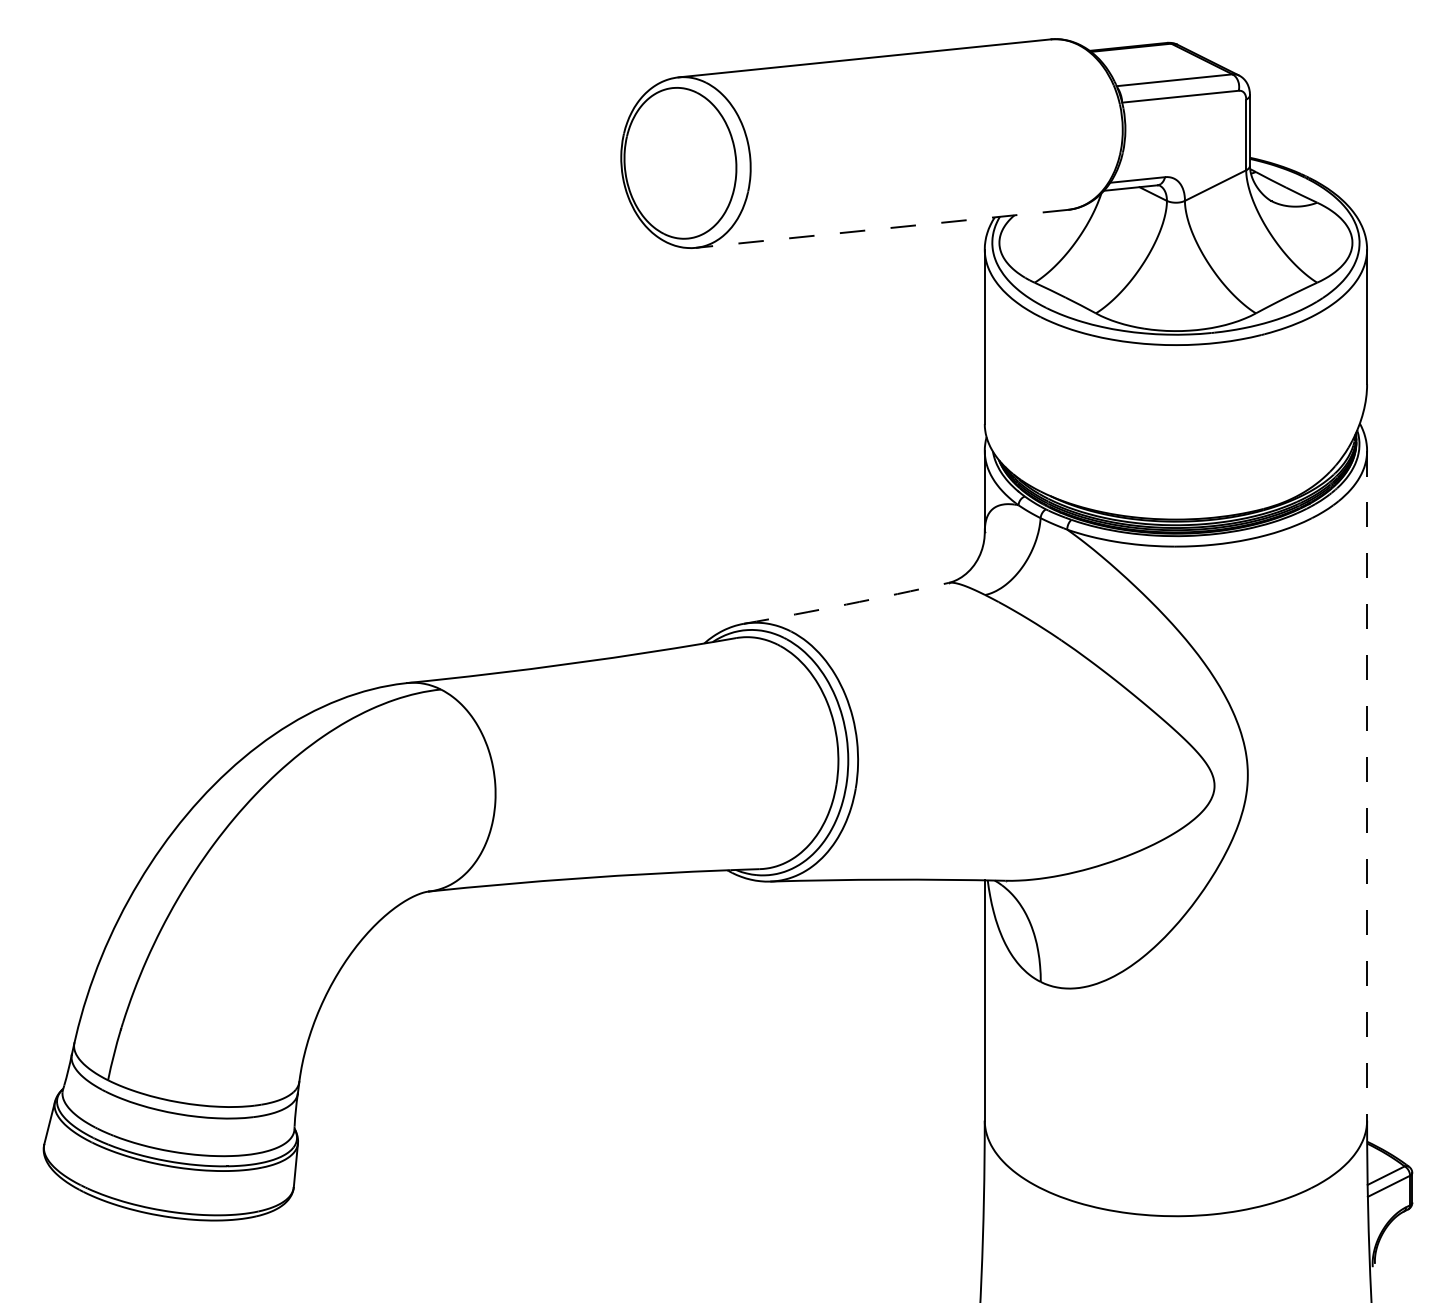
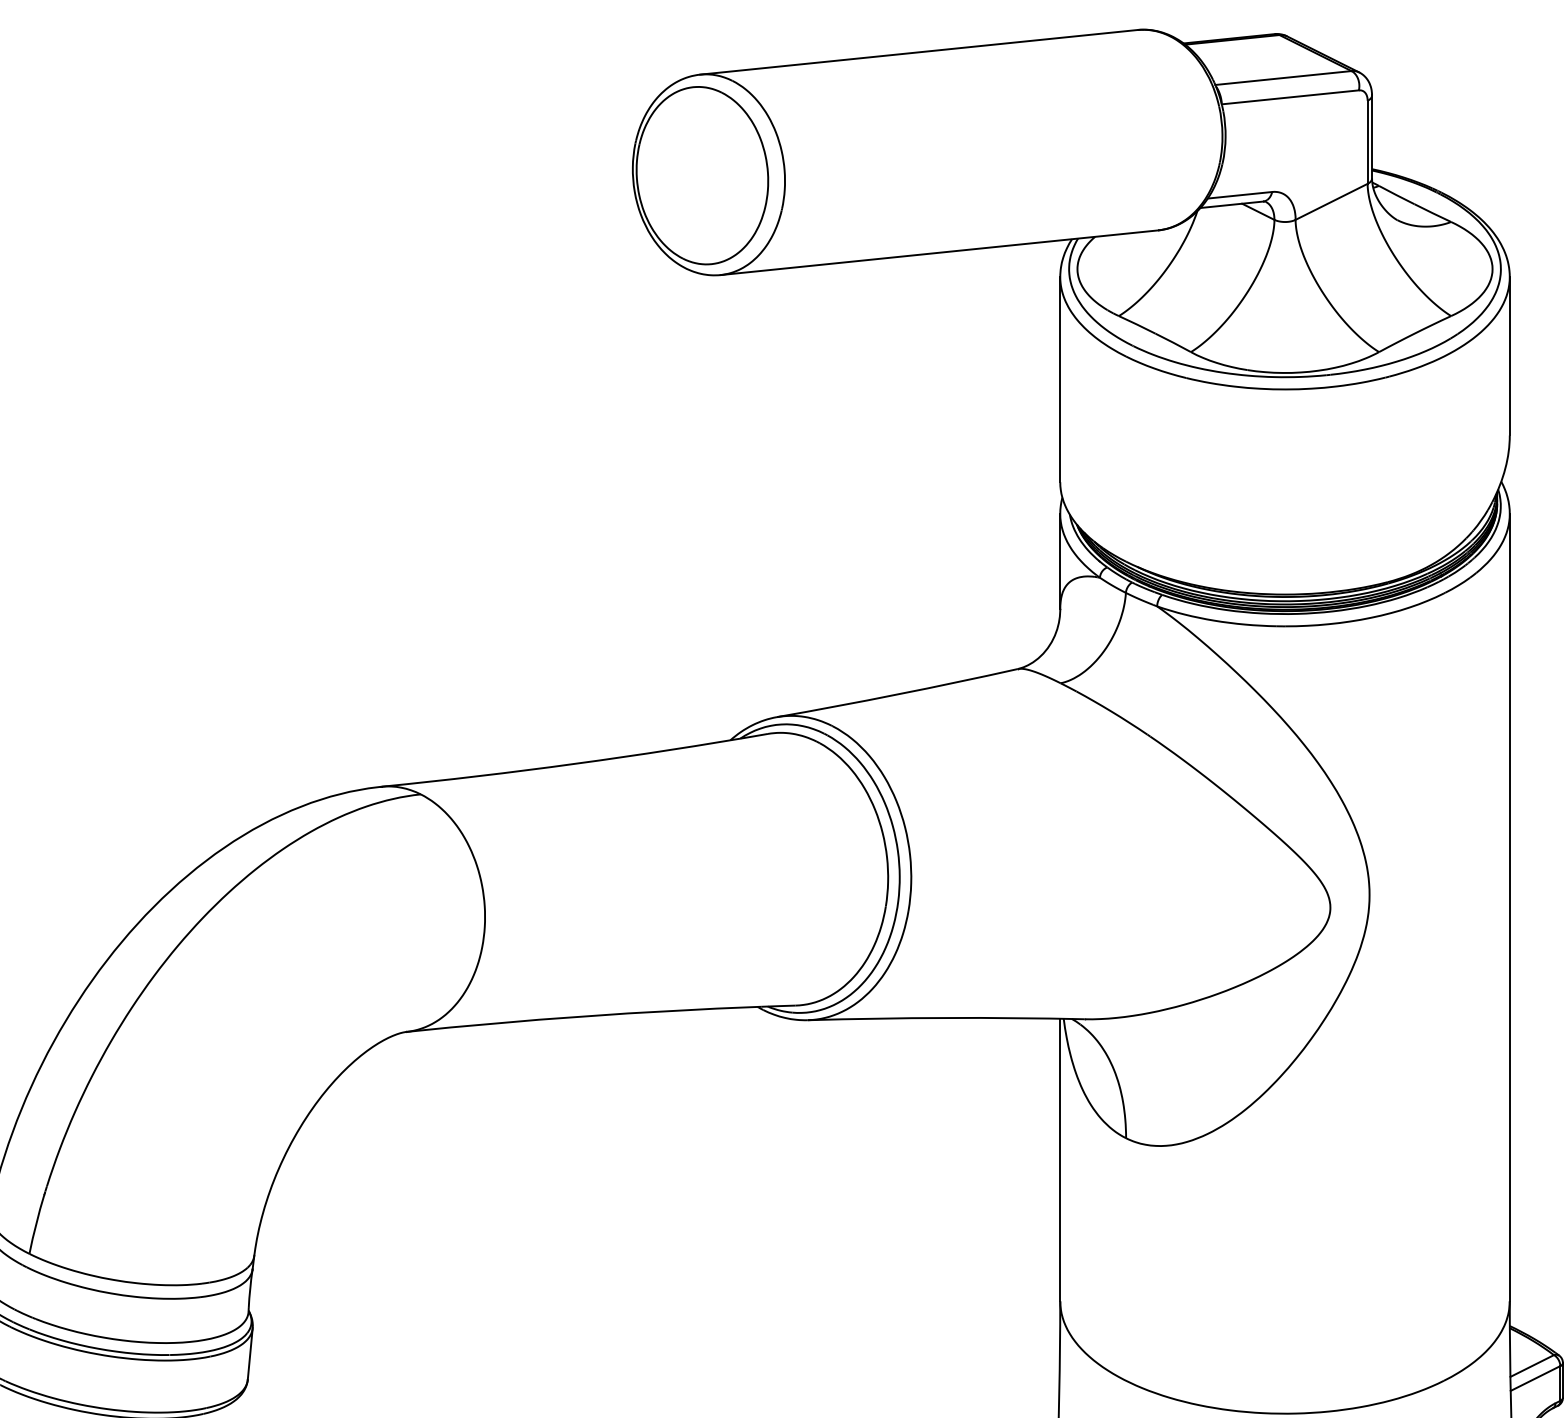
line: (882, 228) -> (939, 252), dashed -> solid
arc: (846, 604) -> (897, 694), dashed -> solid
line: (1367, 785) -> (1510, 907), dashed -> solid

